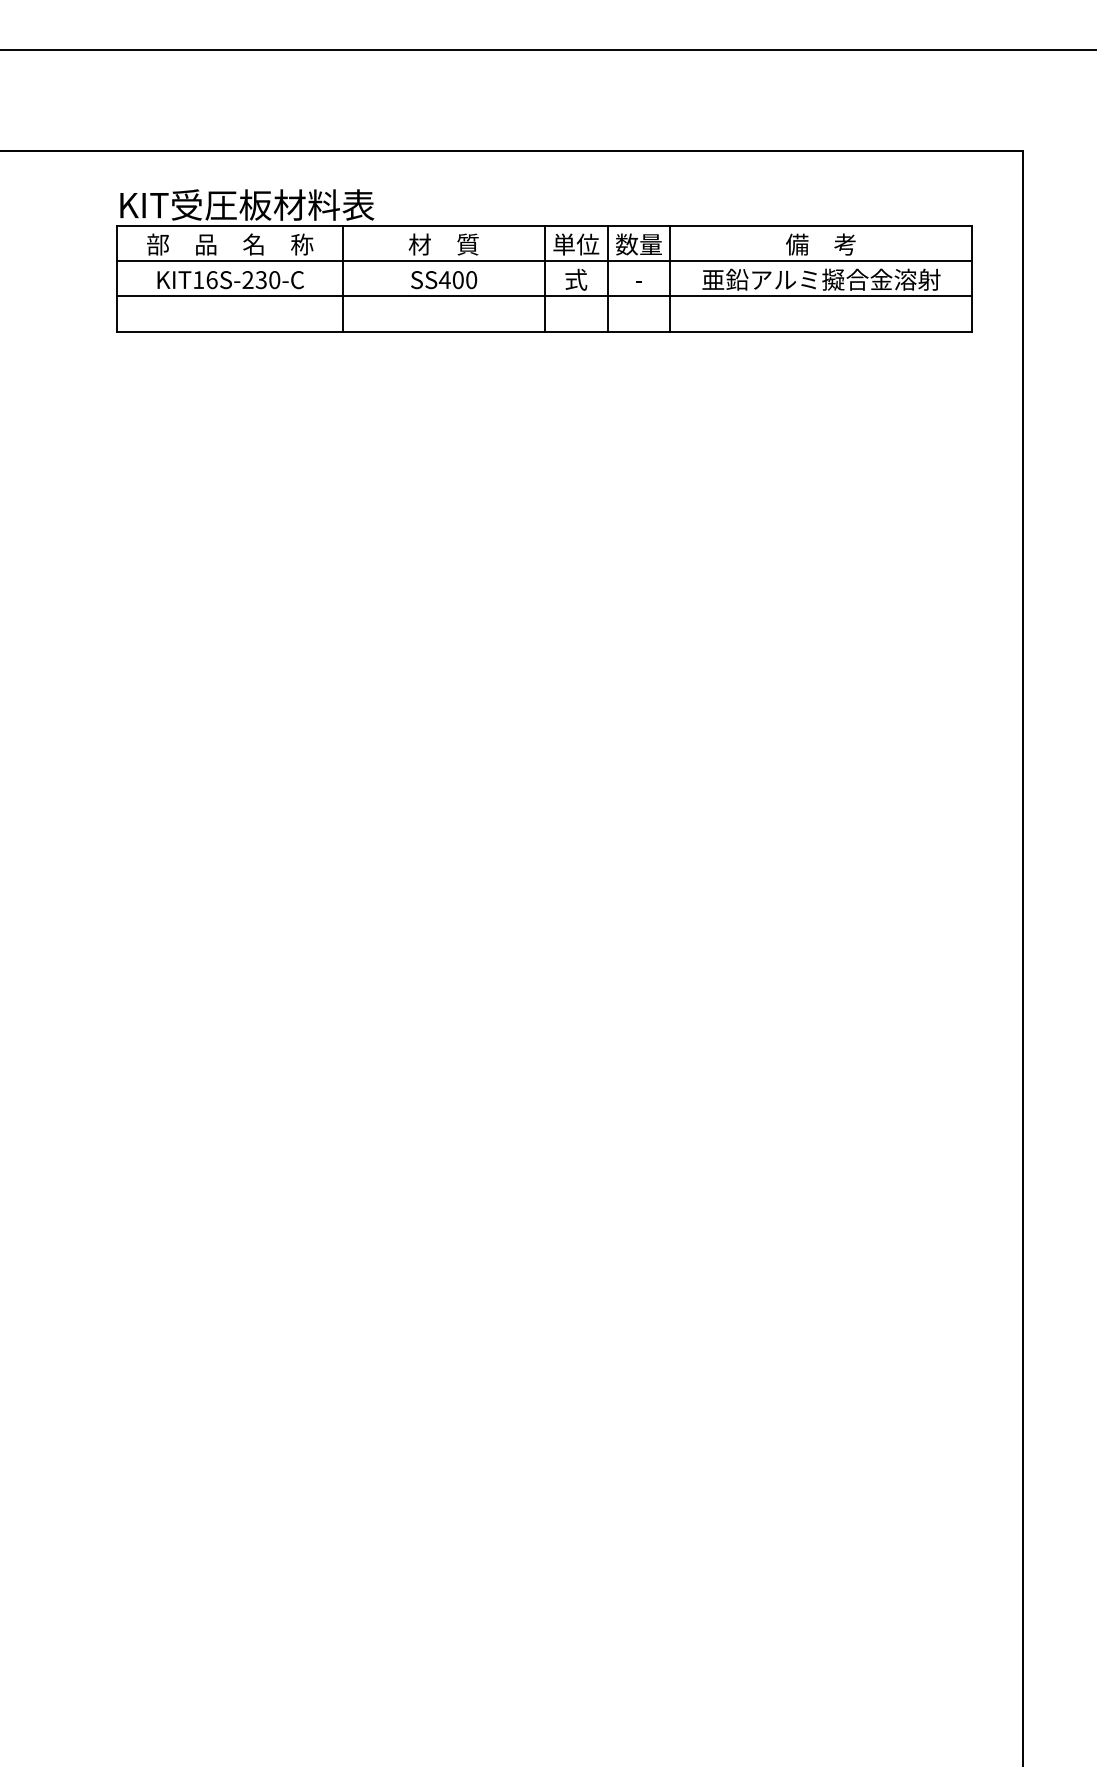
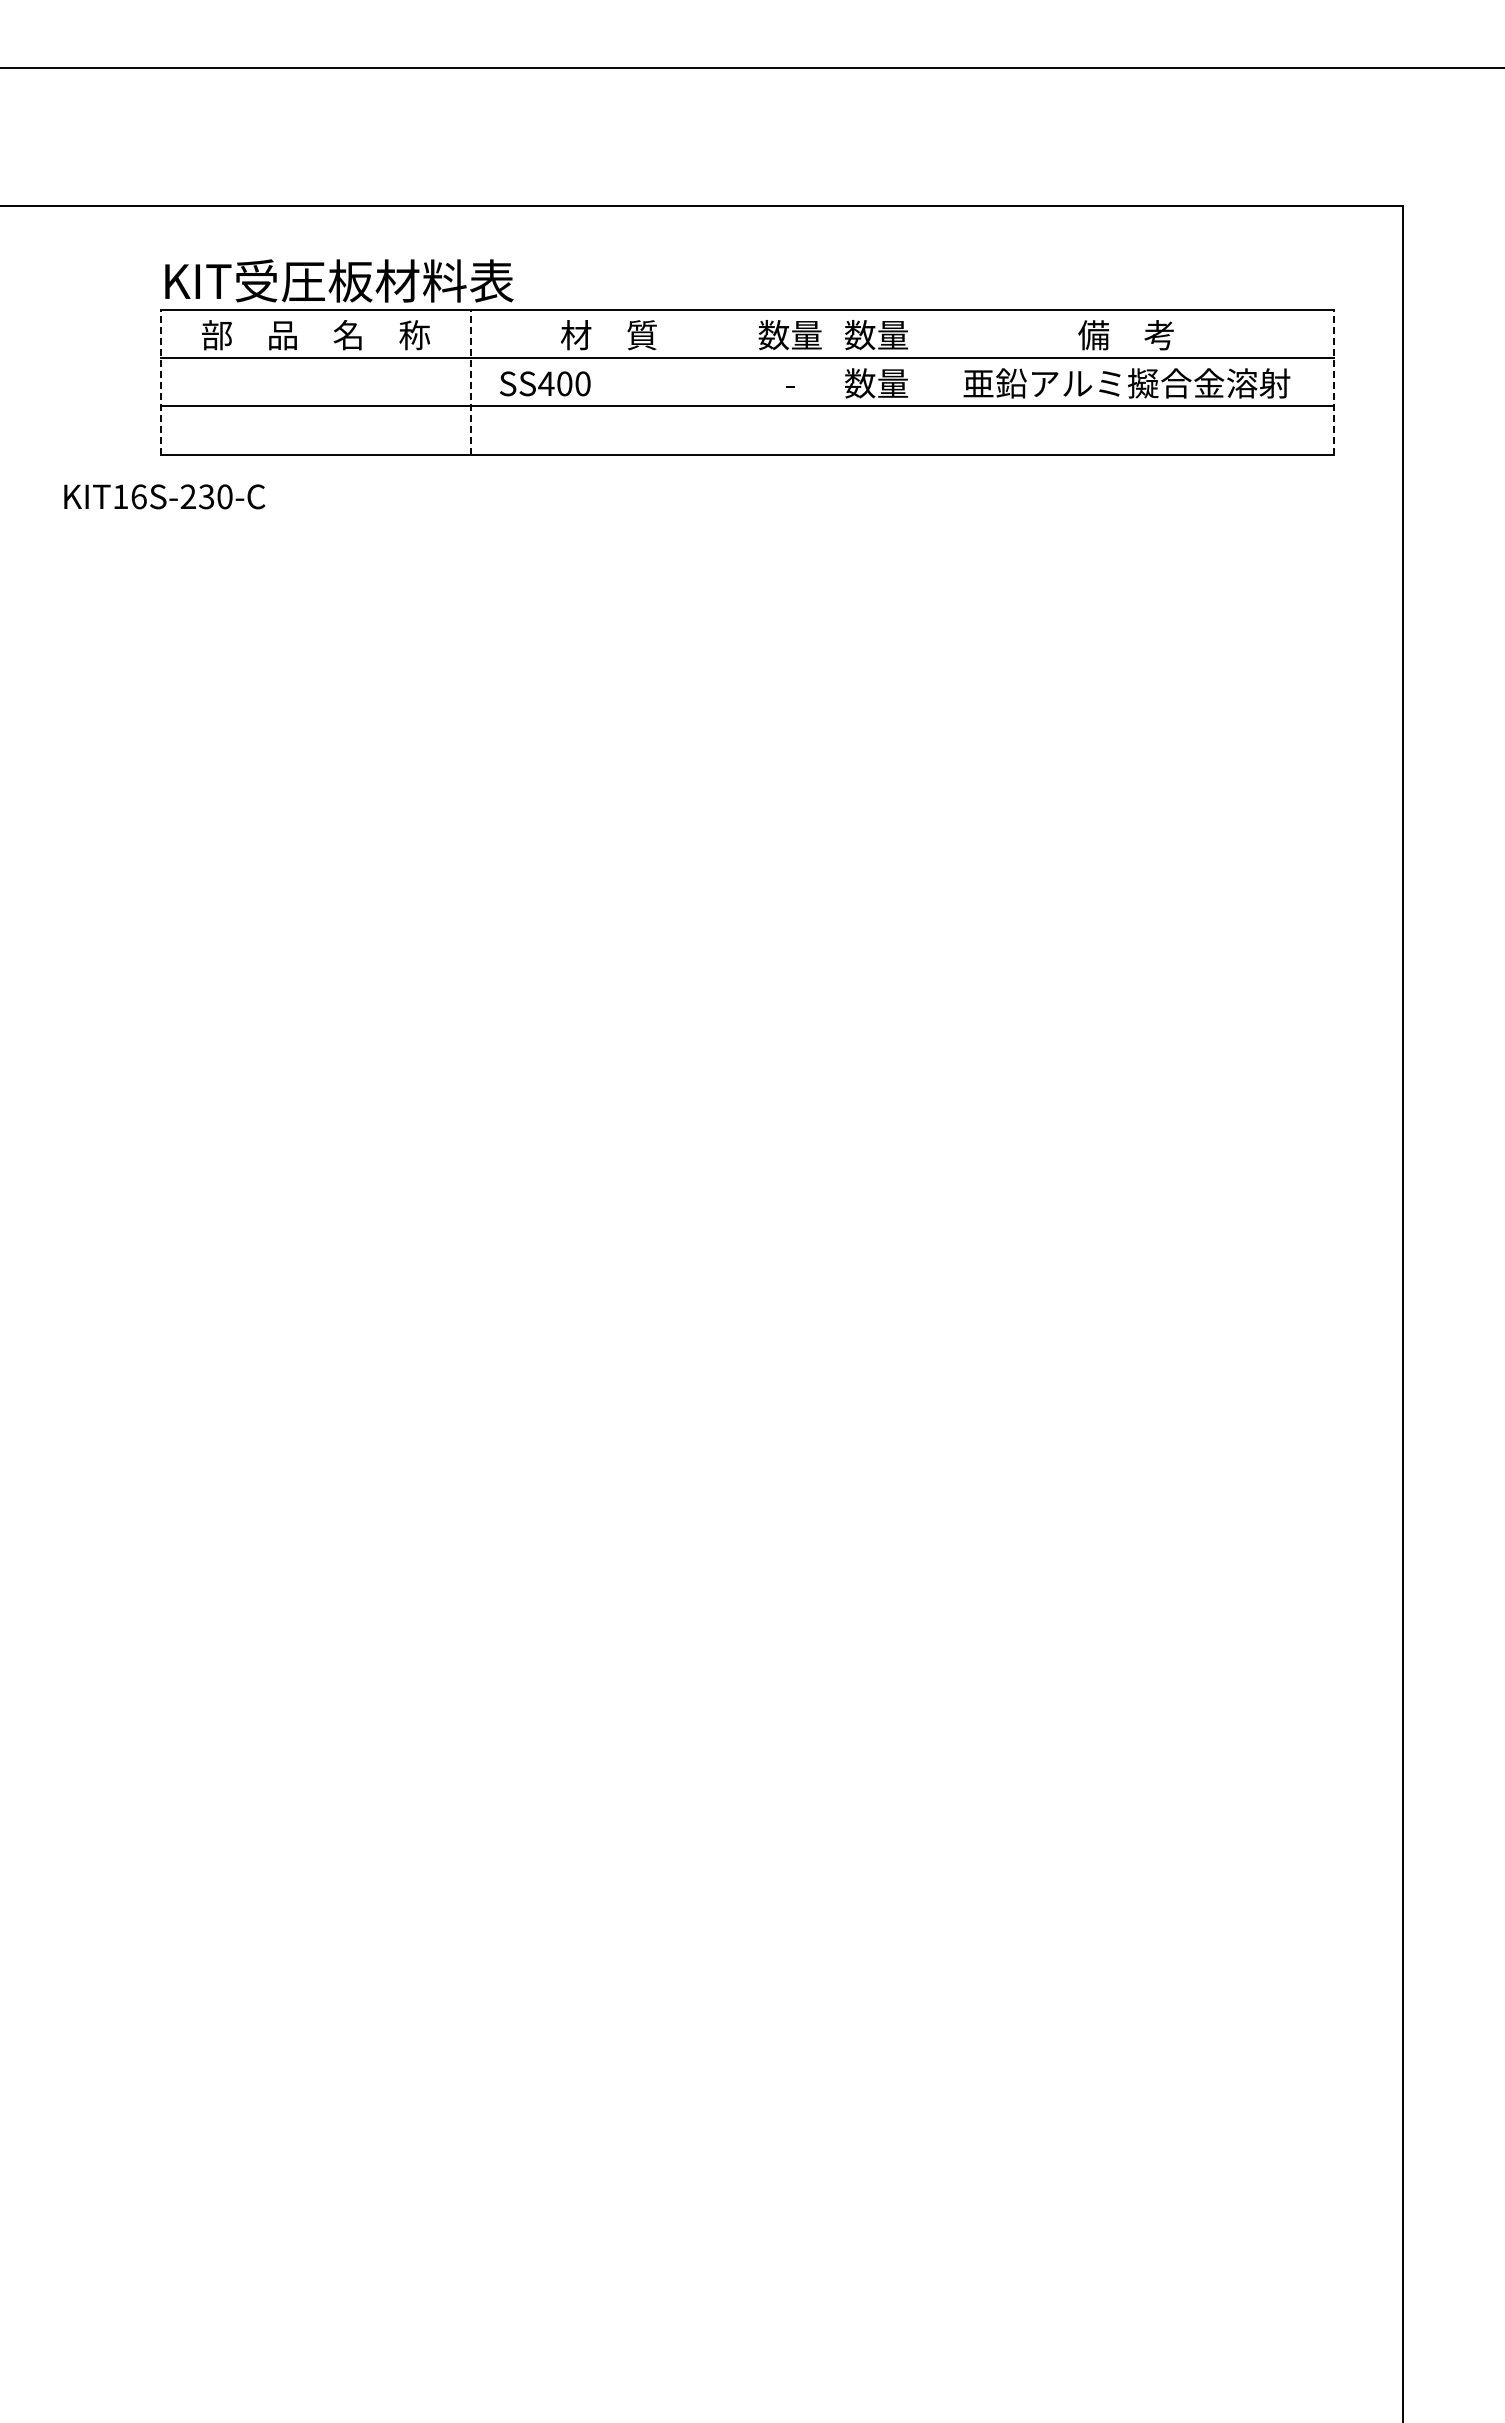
text: (576, 244) -> (790, 335), 単位 -> 数量
line: (116, 278) -> (160, 381), solid -> dashed
line: (343, 278) -> (471, 381), solid -> dashed
line: (544, 278) -> (747, 381), removed
line: (607, 278) -> (833, 381), removed
line: (670, 278) -> (919, 381), removed
line: (972, 278) -> (1333, 381), solid -> dashed
text: (230, 279) -> (164, 496), moved
text: (444, 279) -> (545, 383), moved
text: (576, 279) -> (790, 383), 式 -> -
text: (638, 279) -> (876, 383), - -> 数量

